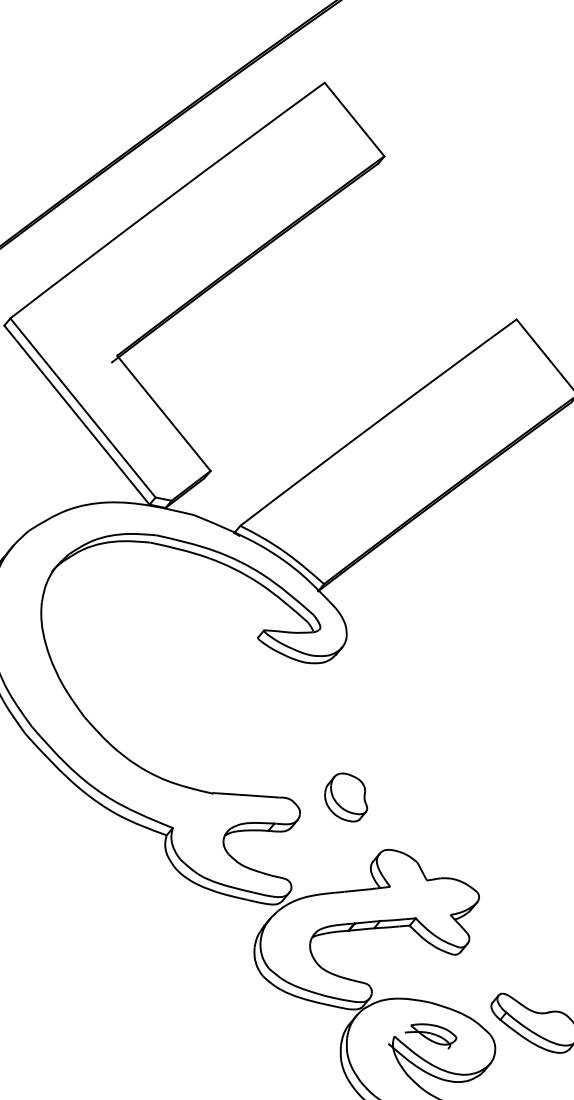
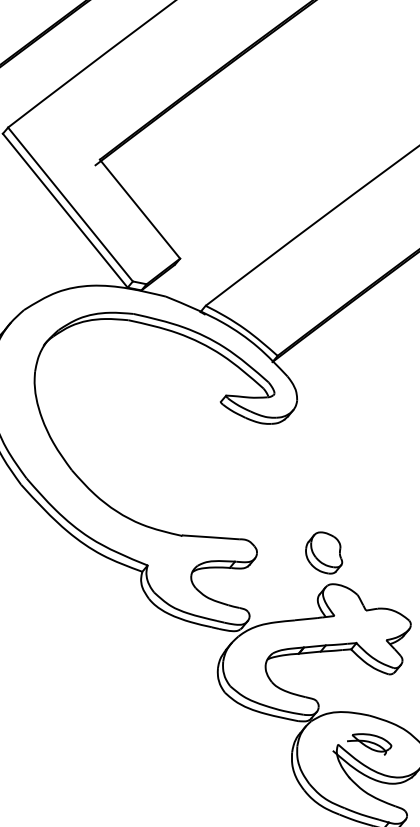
part: (346, 797) -> (324, 552), moved

